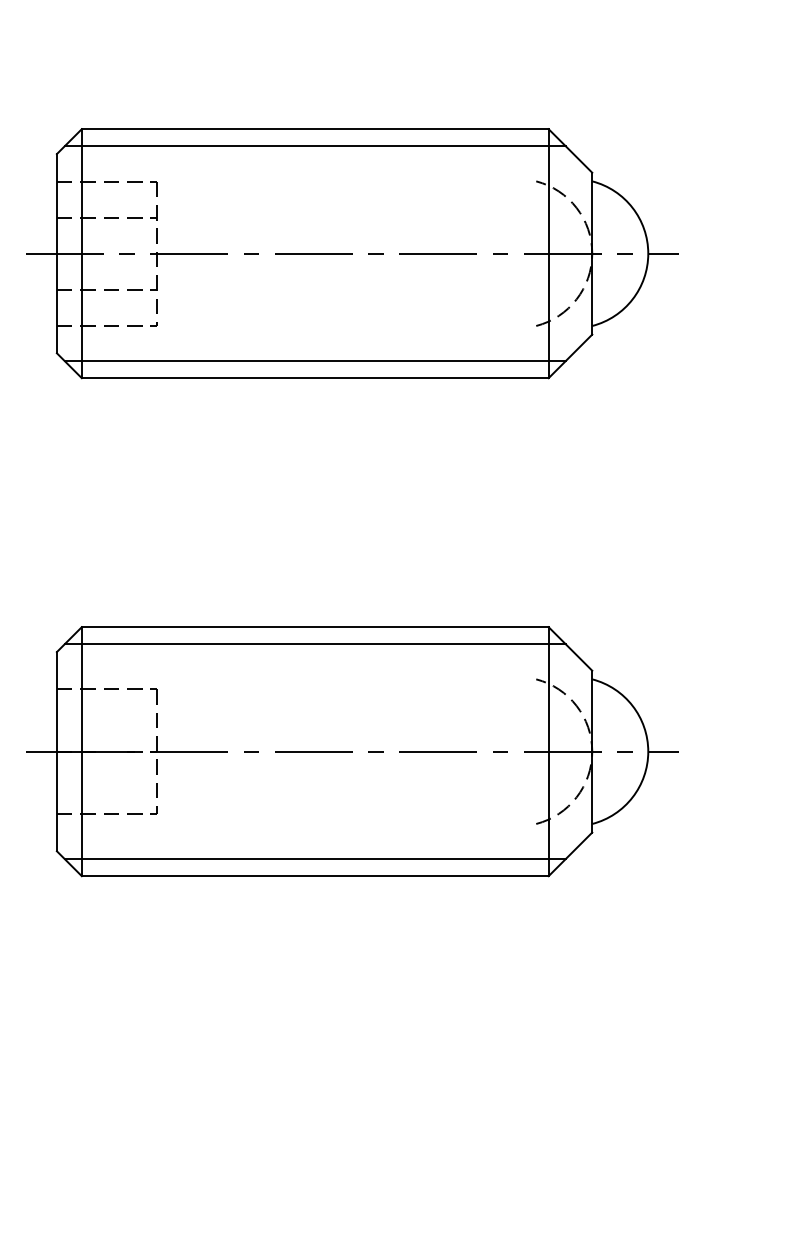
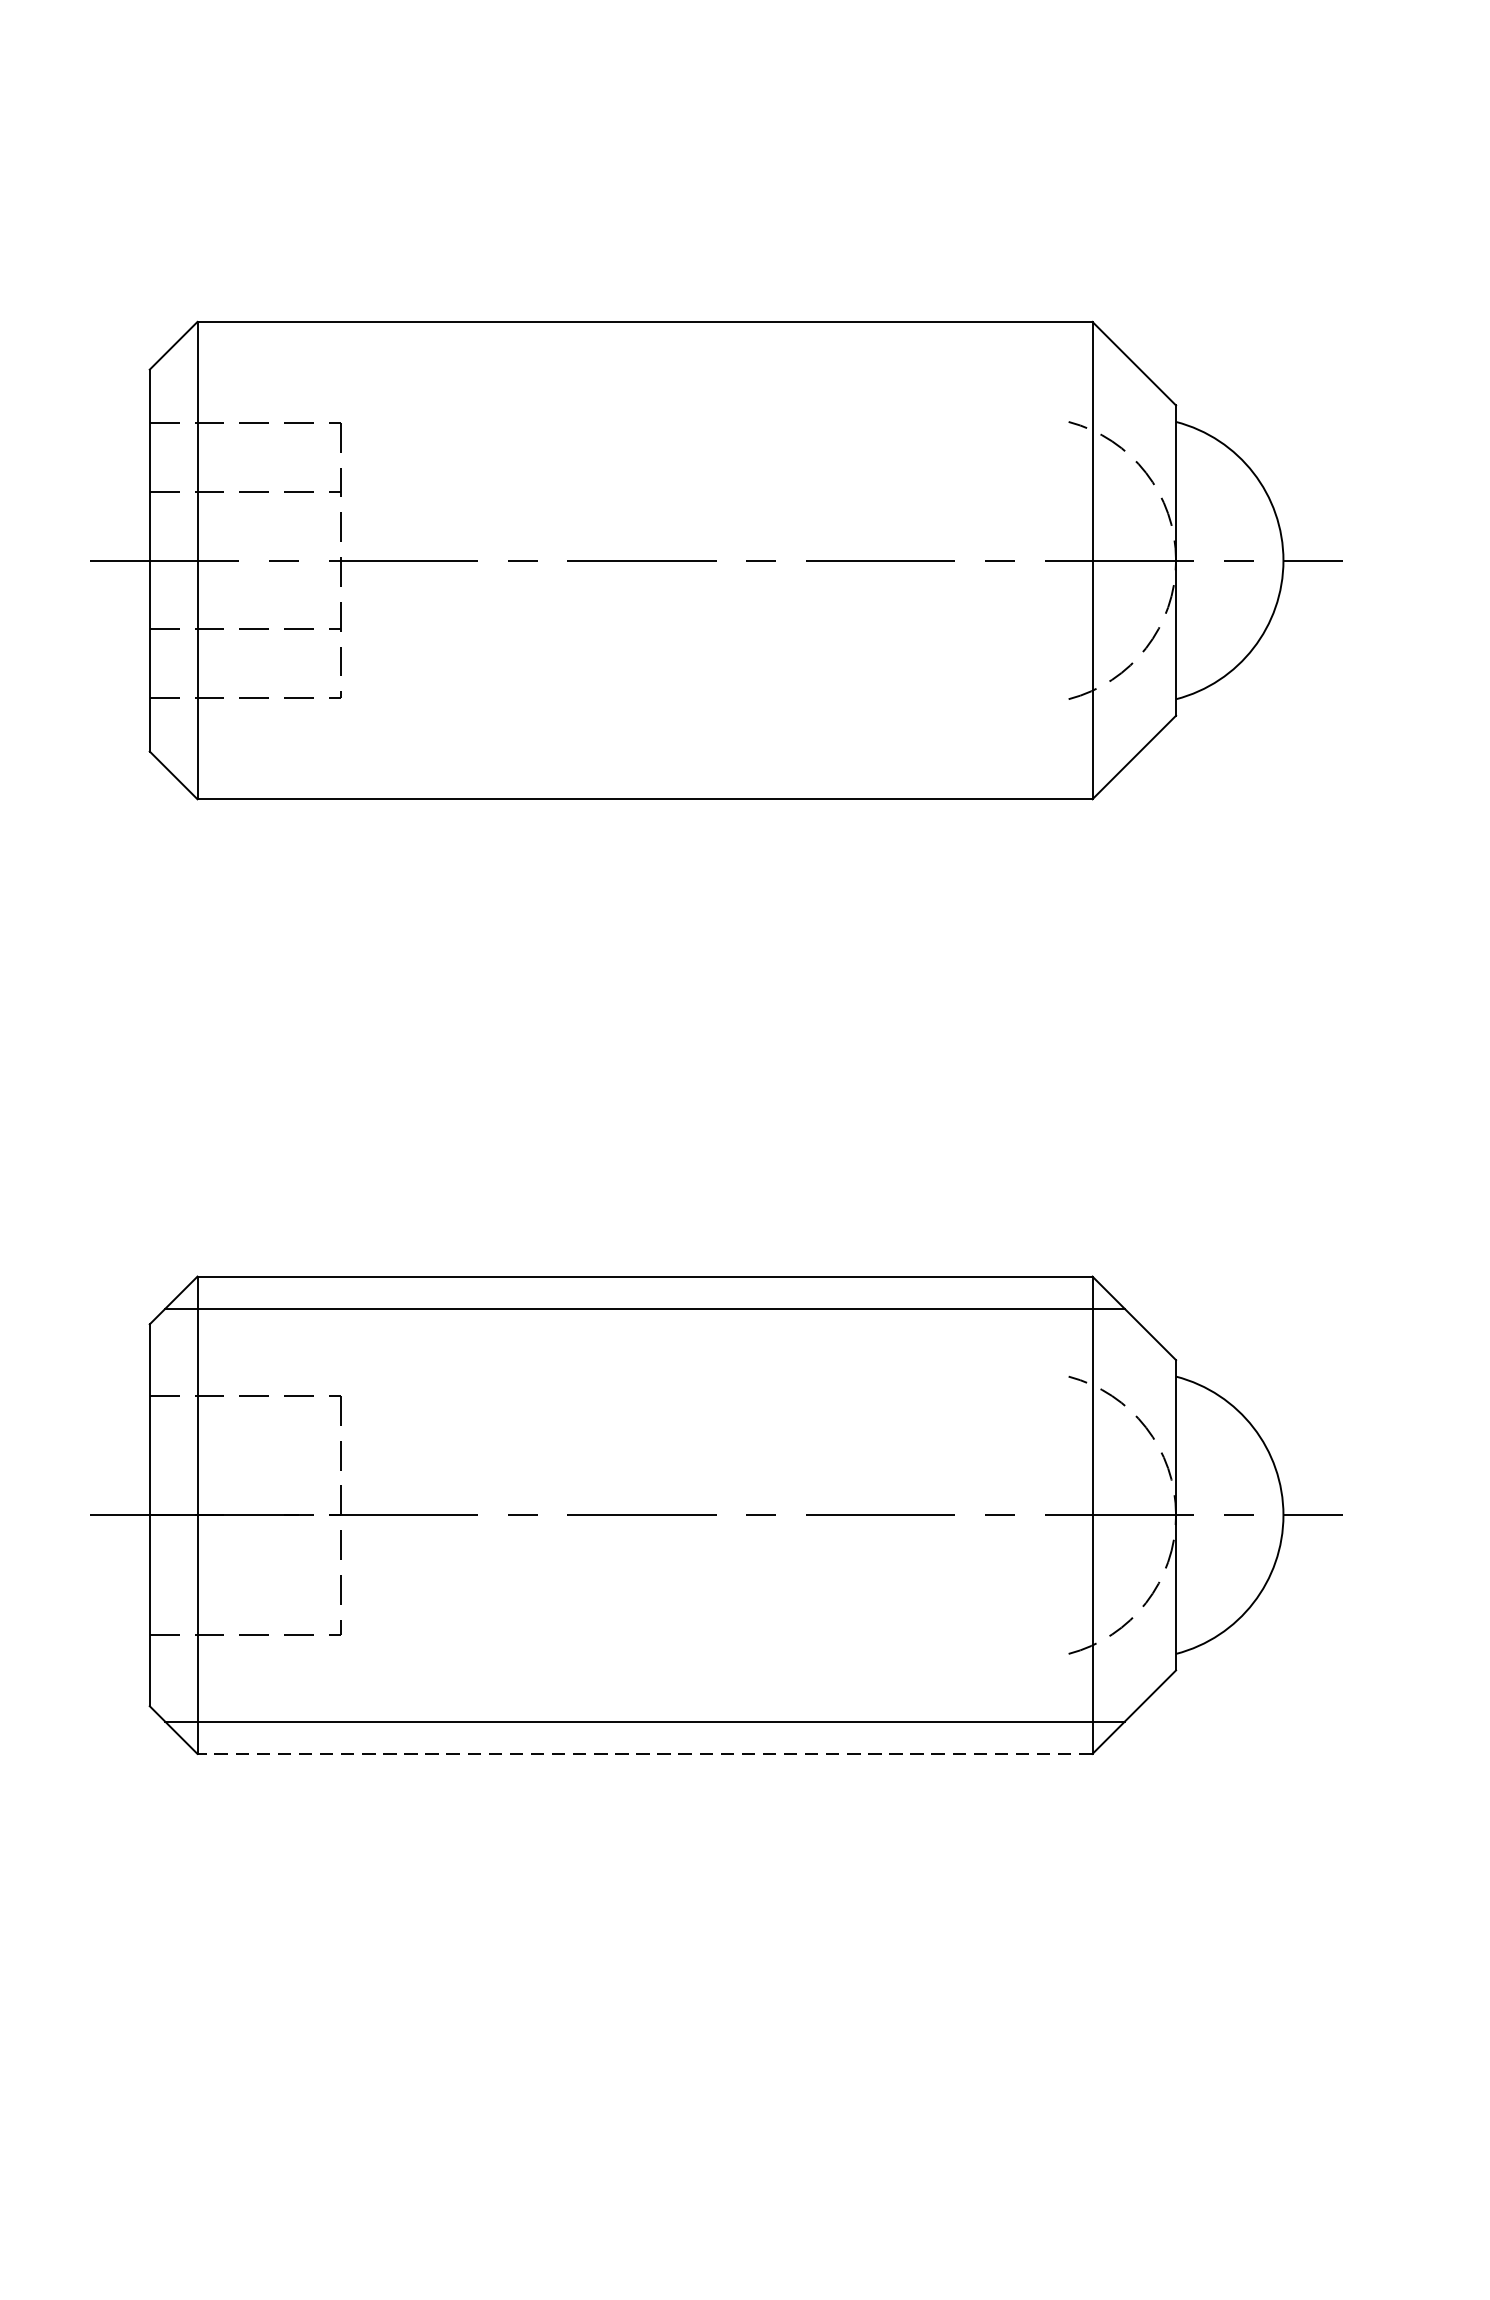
line: (314, 146) -> (643, 355), removed
line: (314, 361) -> (643, 767), removed
line: (314, 876) -> (643, 1754), solid -> dashed

